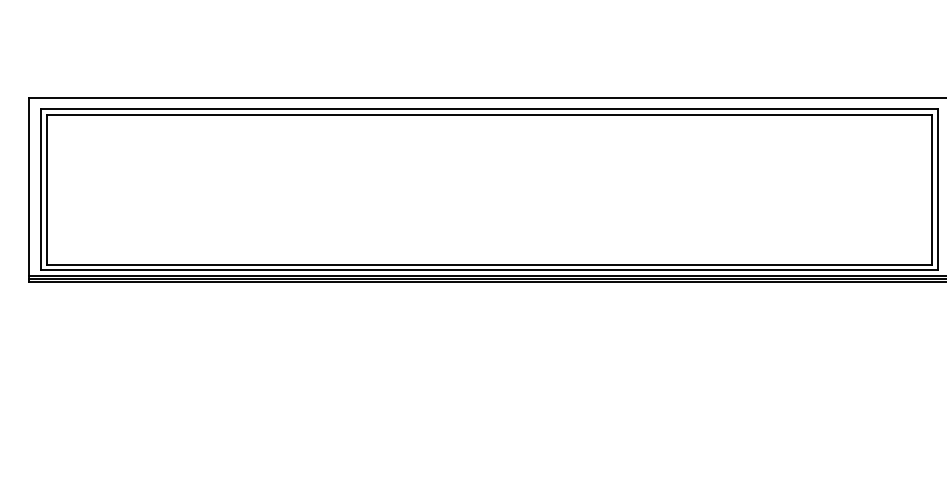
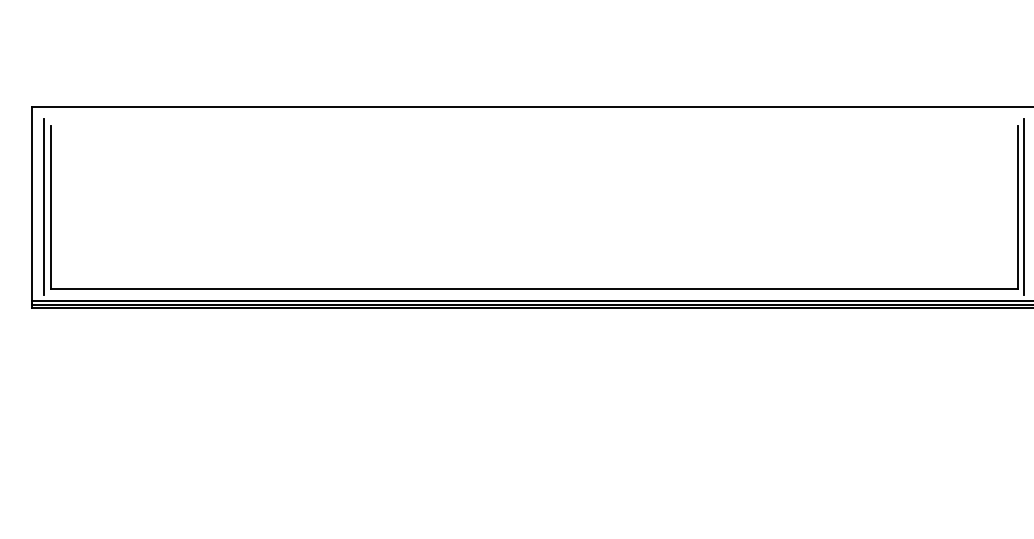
line: (488, 109) -> (533, 119), removed
line: (489, 115) -> (534, 125), removed
line: (488, 270) -> (533, 295), removed

